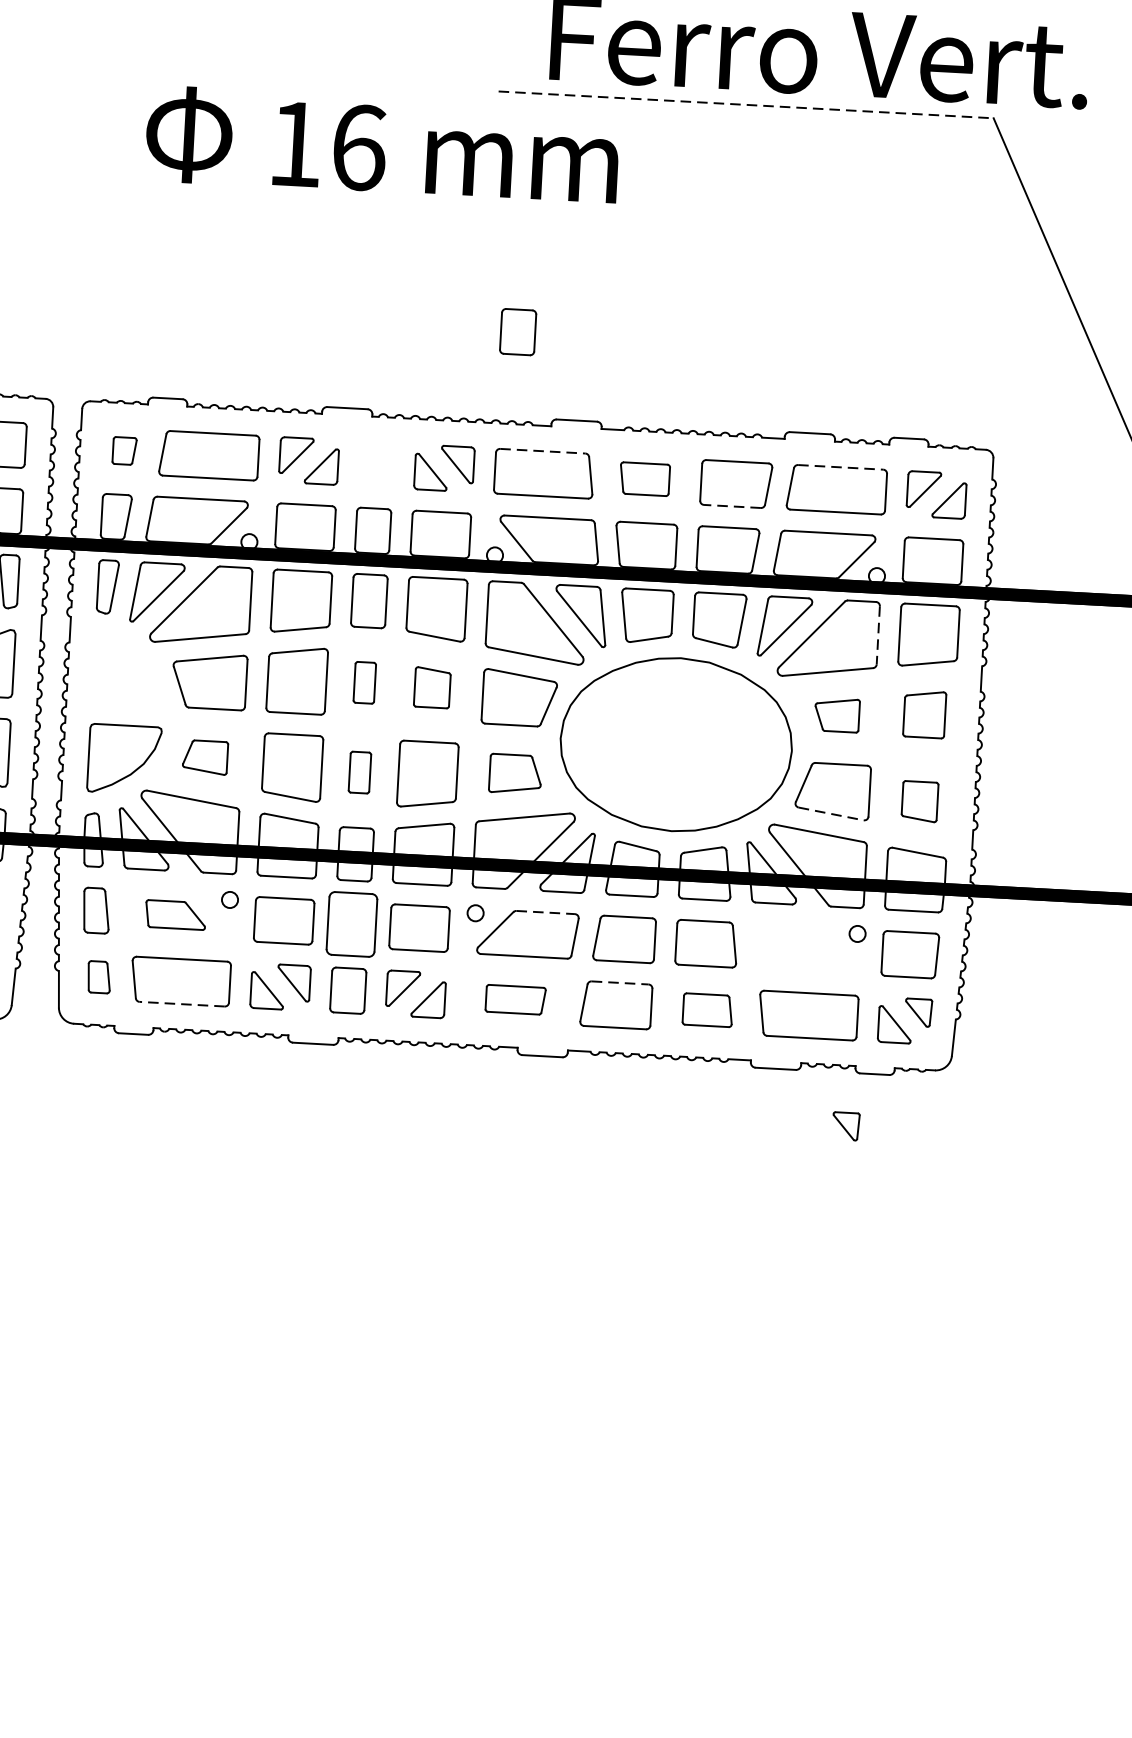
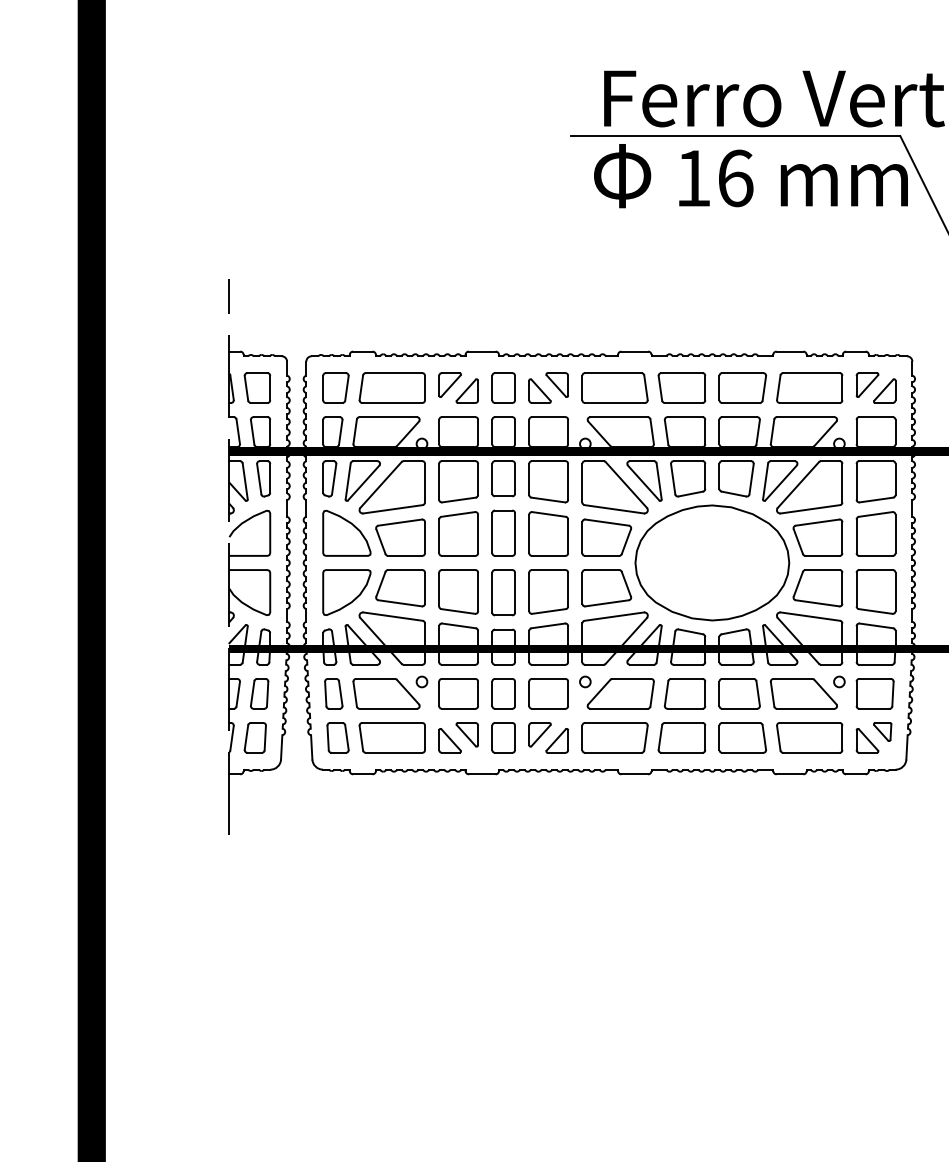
line: (745, 105) -> (735, 136), dashed -> solid
text: (381, 145) -> (750, 176), moved
part: (517, 331) -> (503, 387), moved
part: (123, 450) -> (335, 387), size x1.67
line: (543, 451) -> (613, 373), dashed -> solid
line: (840, 467) -> (811, 373), dashed -> solid
part: (644, 478) -> (681, 387), size x1.43
line: (733, 505) -> (741, 402), dashed -> solid
line: (878, 635) -> (842, 483), dashed -> solid
part: (128, 669) -> (346, 532), added
part: (364, 681) -> (503, 532), size x1.67
part: (432, 687) -> (548, 533), size x1.67
part: (923, 713) -> (875, 533), size x1.43
part: (836, 714) -> (817, 537), size x1.67
part: (205, 757) -> (400, 588), size x1.67
part: (359, 772) -> (503, 592), size x1.67
part: (515, 774) -> (606, 588), size x1.43
part: (919, 800) -> (875, 591), size x1.67
line: (831, 814) -> (817, 603), dashed -> solid
line: (546, 911) -> (632, 678), dashed -> solid
part: (175, 914) -> (386, 693), size x1.67
part: (351, 923) -> (503, 693), size x0.71
part: (802, 948) -> (803, 693), added
part: (98, 976) -> (337, 737), size x1.43
line: (619, 982) -> (683, 722), dashed -> solid
part: (514, 999) -> (614, 737), size x1.67
line: (181, 1003) -> (393, 752), dashed -> solid
part: (707, 1009) -> (742, 737), size x1.43
part: (845, 1125) -> (838, 809), removed

